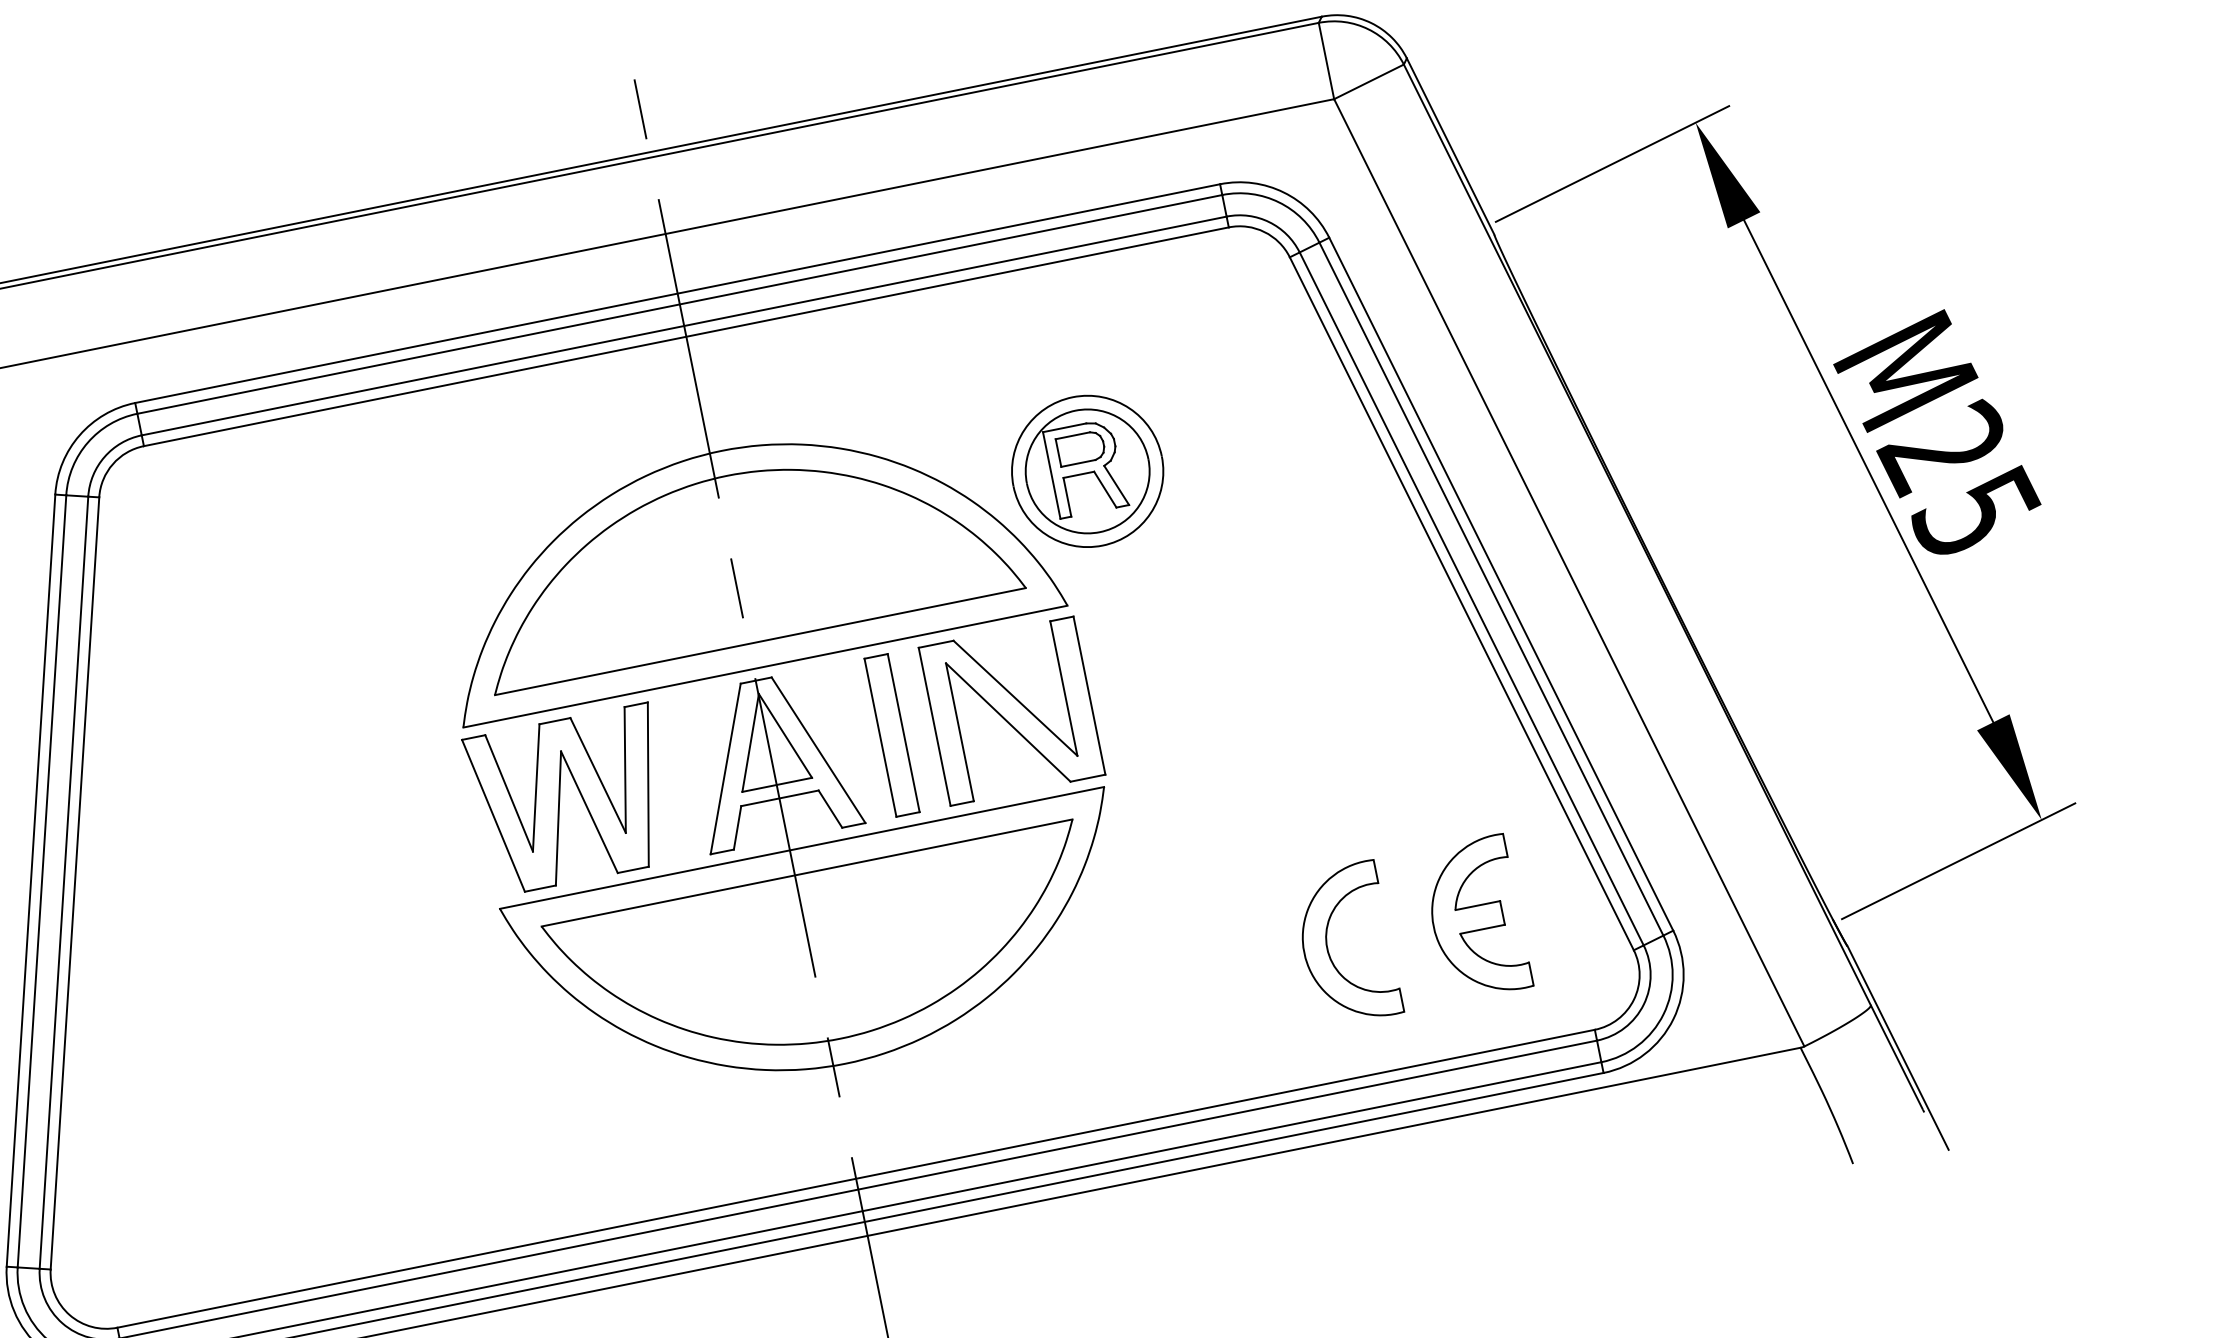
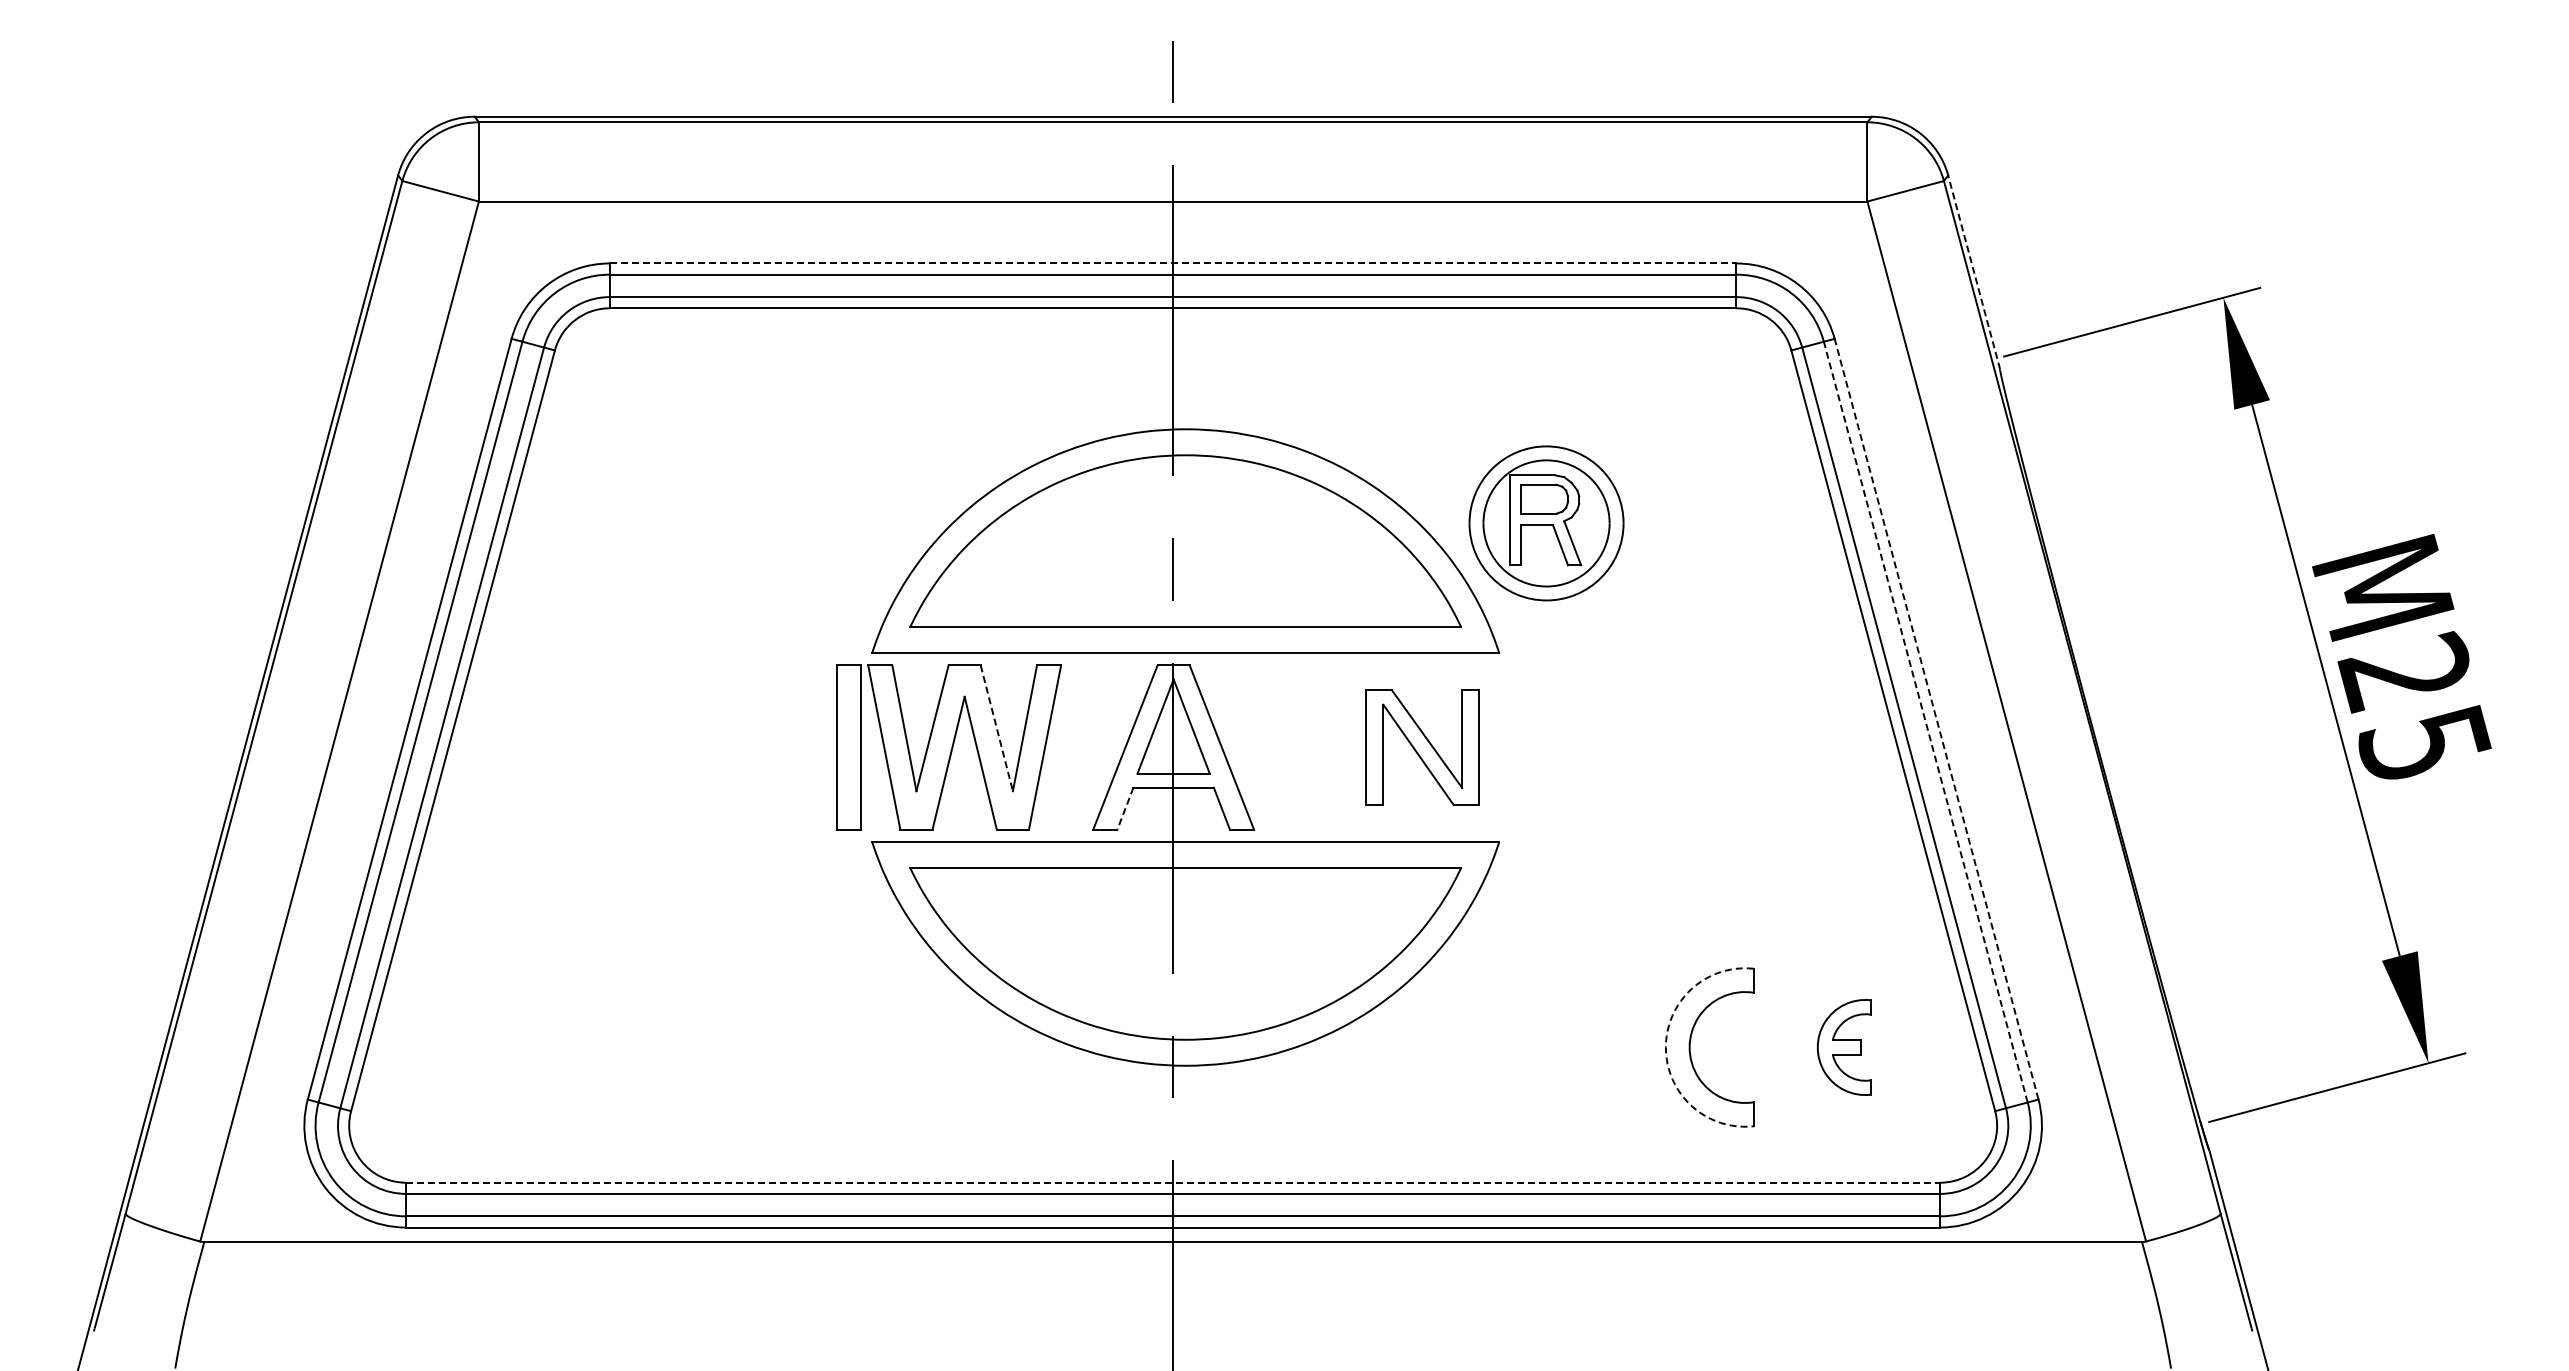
line: (1450, 145) -> (1974, 271), solid -> dashed
line: (678, 293) -> (1173, 263), solid -> dashed
line: (1501, 584) -> (1936, 719), solid -> dashed
line: (1491, 589) -> (1925, 722), solid -> dashed
part: (1011, 711) -> (1422, 747), size x0.7
part: (891, 735) -> (848, 747), moved
line: (597, 775) -> (996, 728), solid -> dashed
line: (737, 828) -> (1125, 809), solid -> dashed
part: (1475, 918) -> (1843, 1047), size x0.6
arc: (1303, 952) -> (1665, 1047), solid -> dashed
line: (856, 1178) -> (1173, 1182), solid -> dashed

